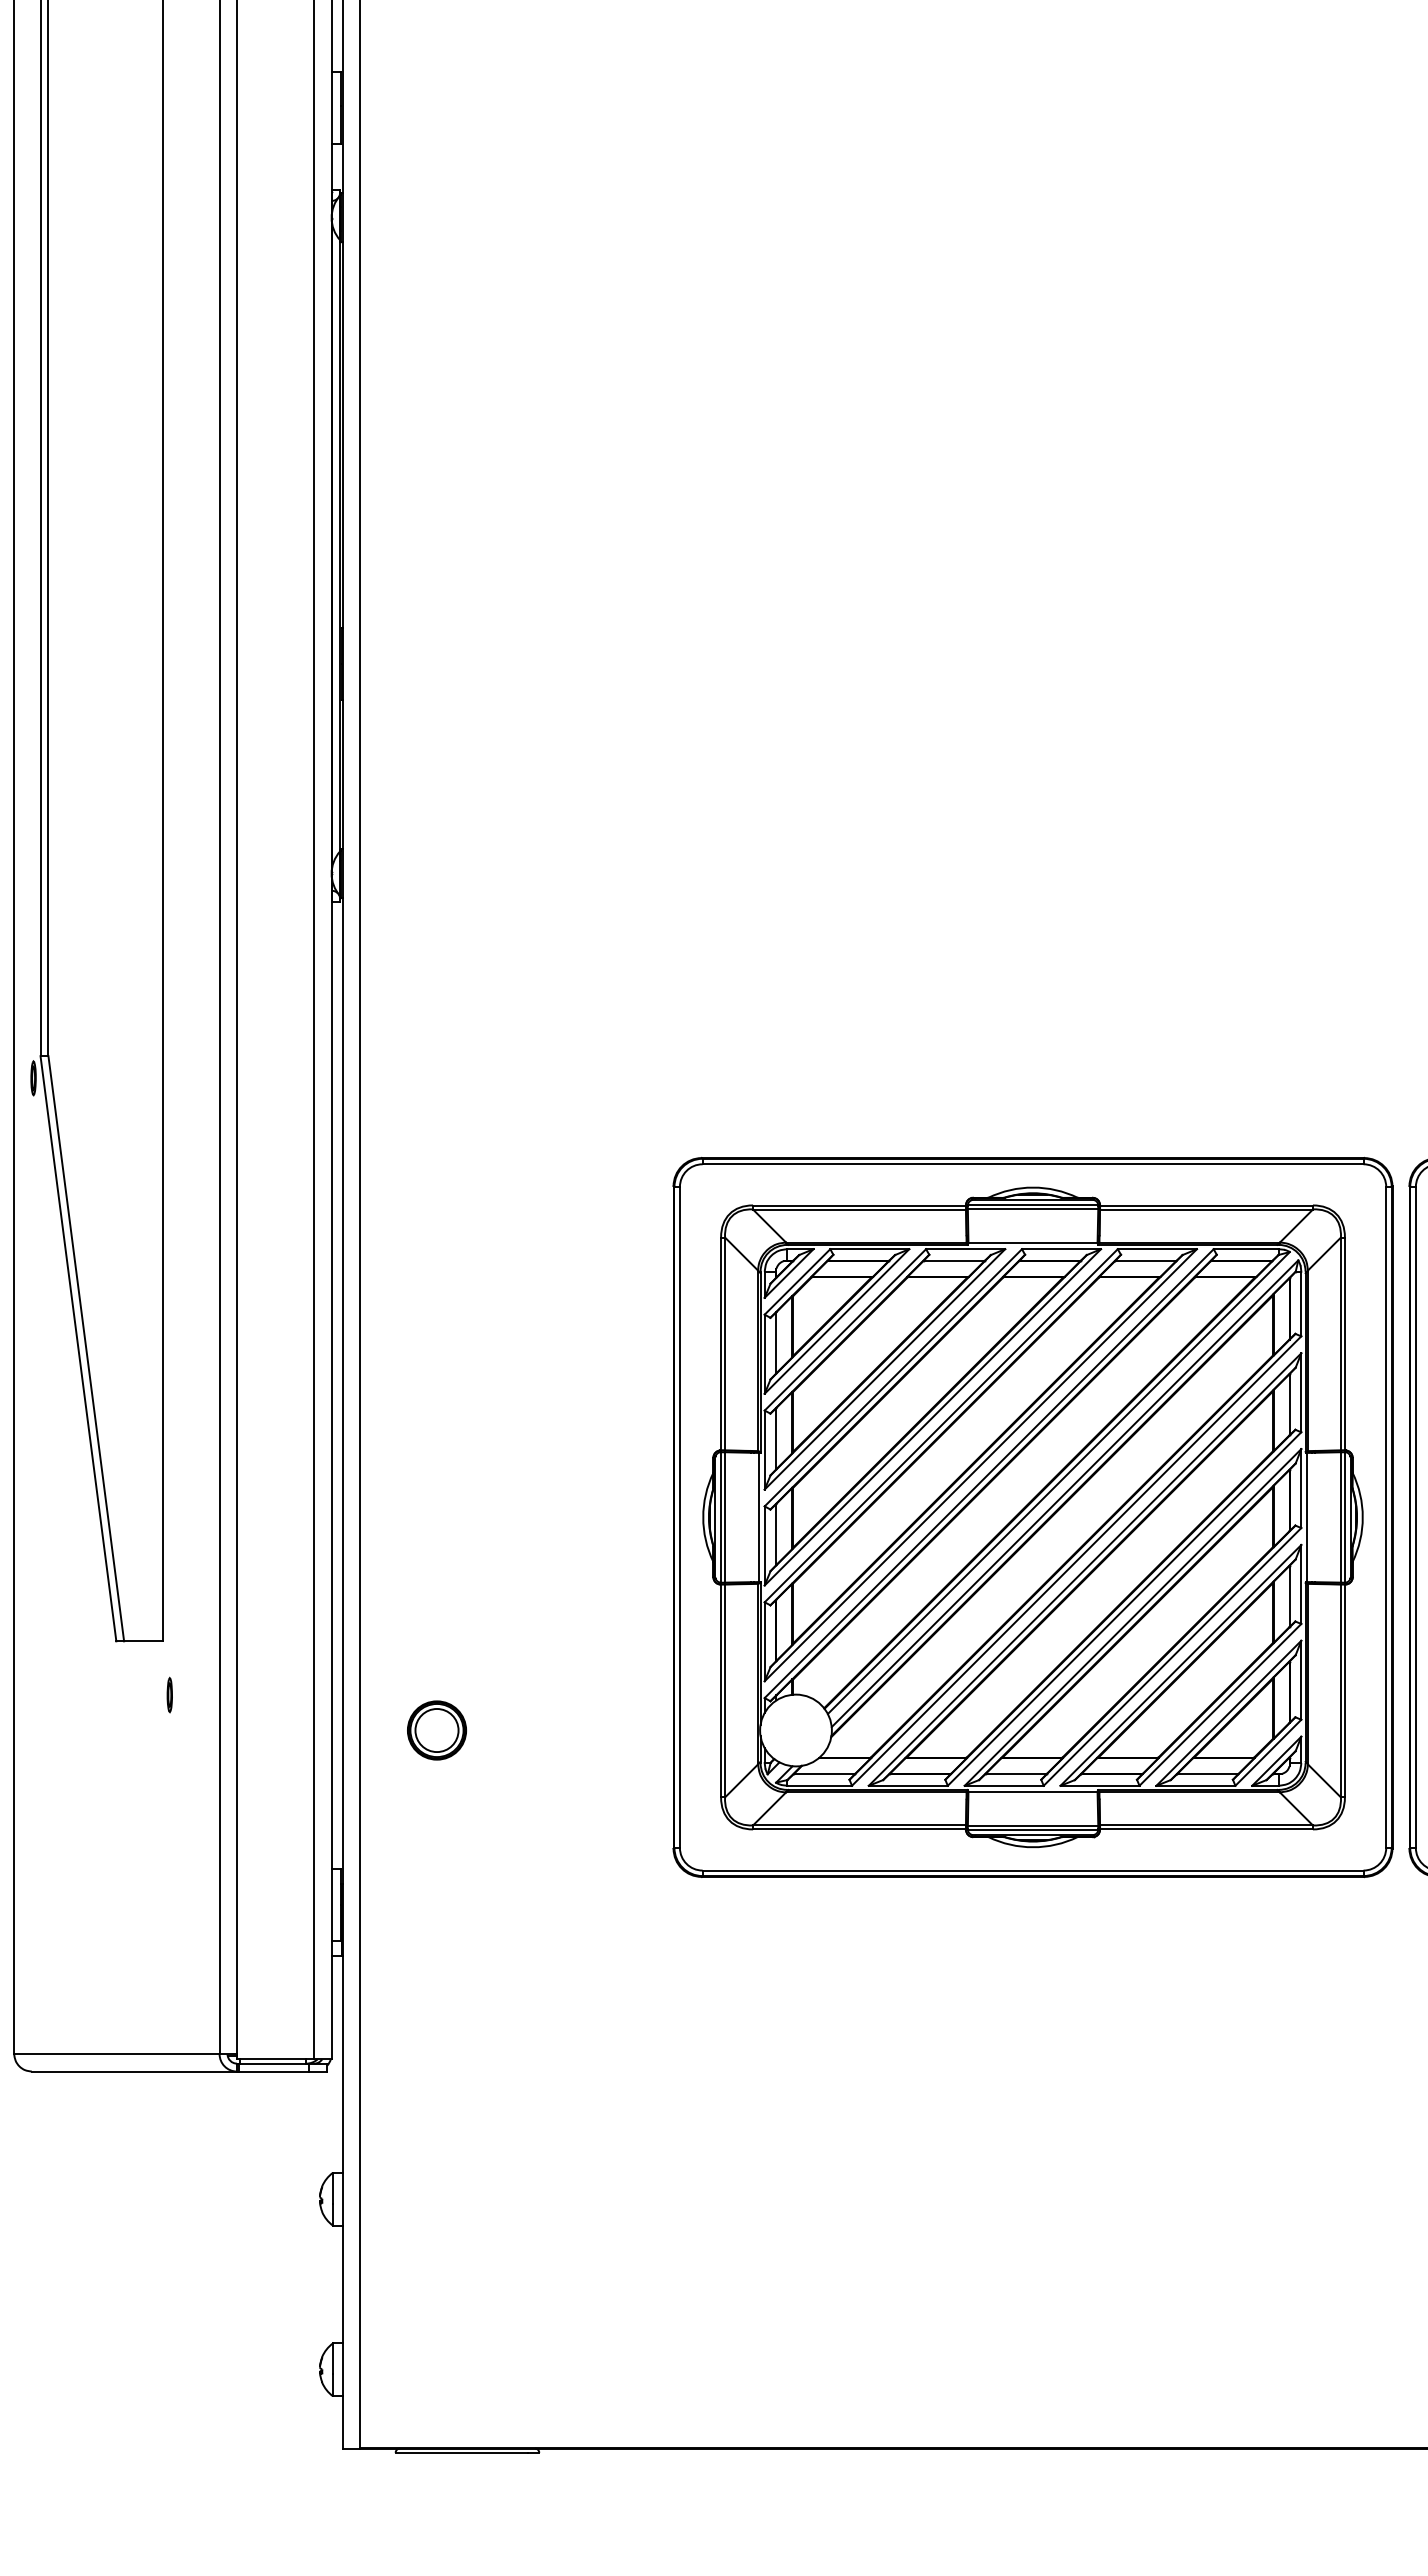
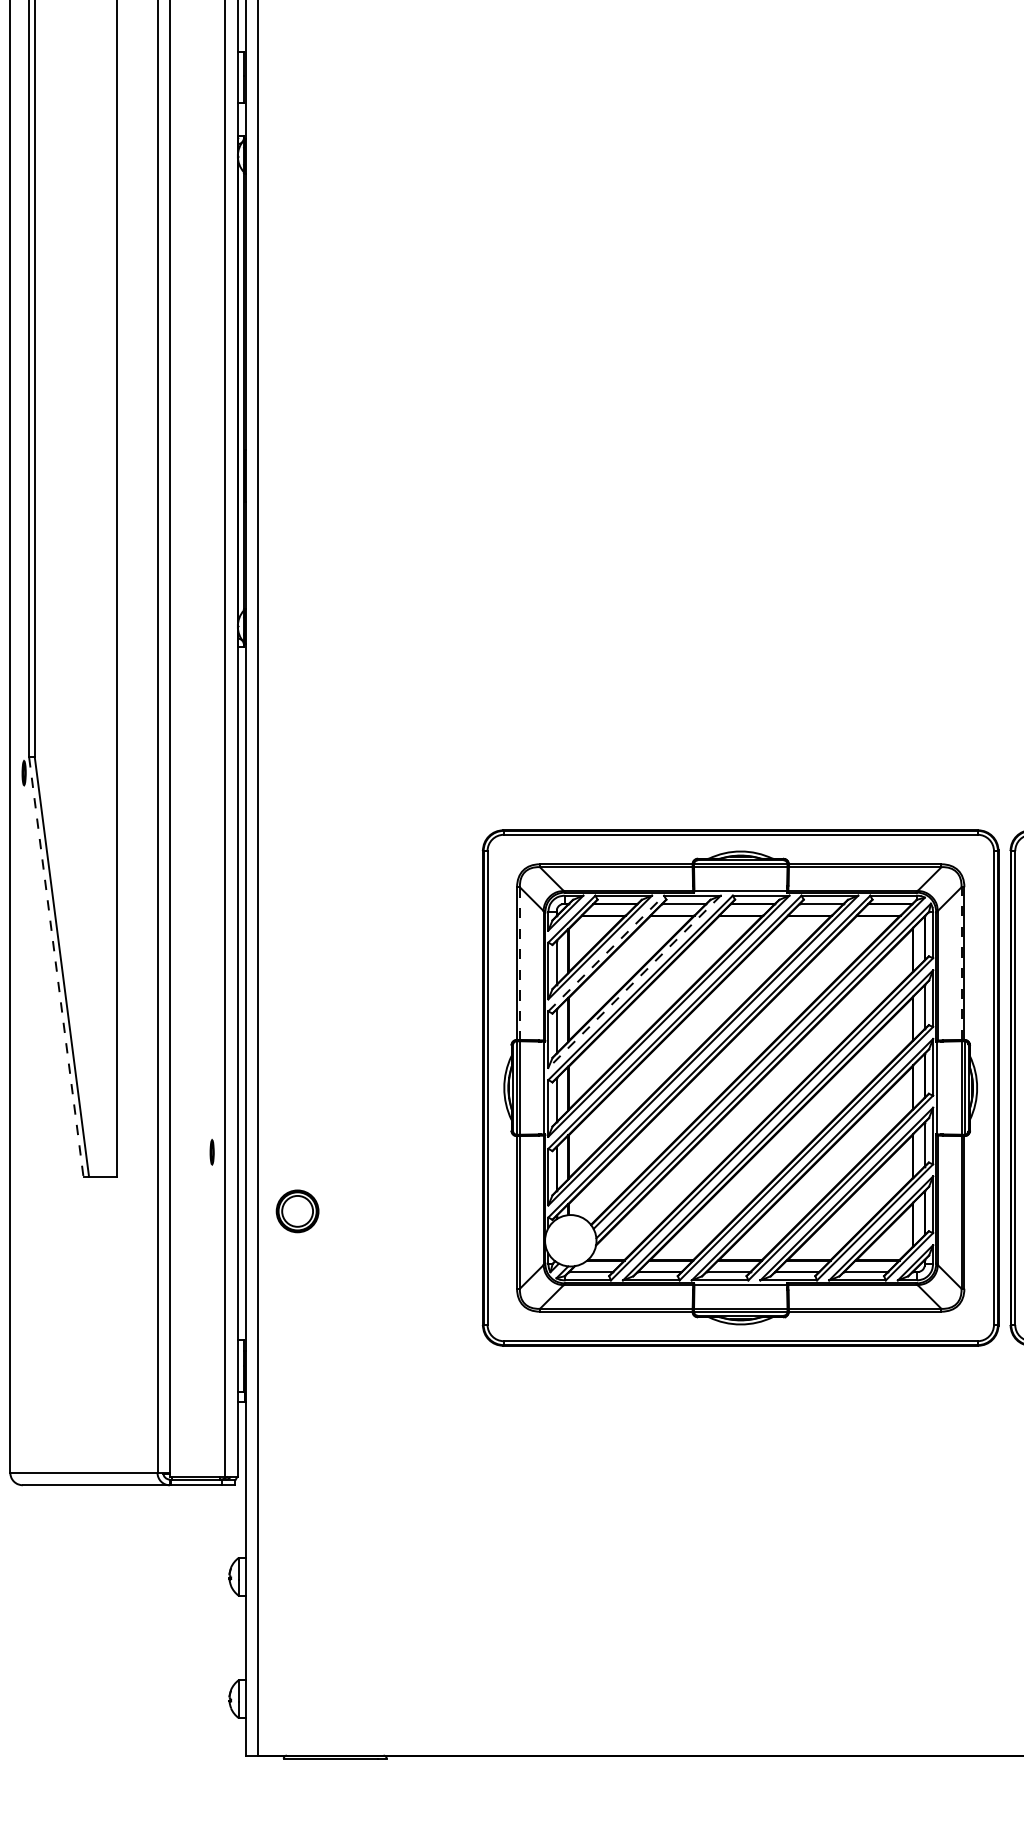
line: (845, 1329) -> (606, 953), solid -> dashed
line: (1340, 1343) -> (961, 963), solid -> dashed
line: (725, 1344) -> (520, 964), solid -> dashed
line: (78, 1349) -> (56, 967), solid -> dashed
line: (884, 1369) -> (634, 981), solid -> dashed
part: (169, 1694) -> (211, 1151), moved
part: (436, 1730) -> (297, 1211), moved

